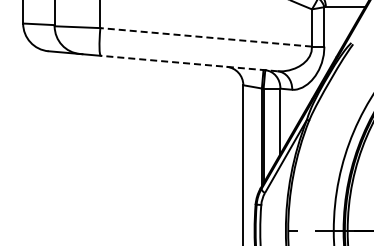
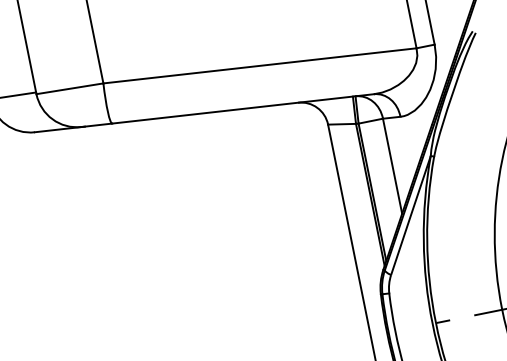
line: (205, 37) -> (259, 66), dashed -> solid
line: (189, 63) -> (243, 108), dashed -> solid

